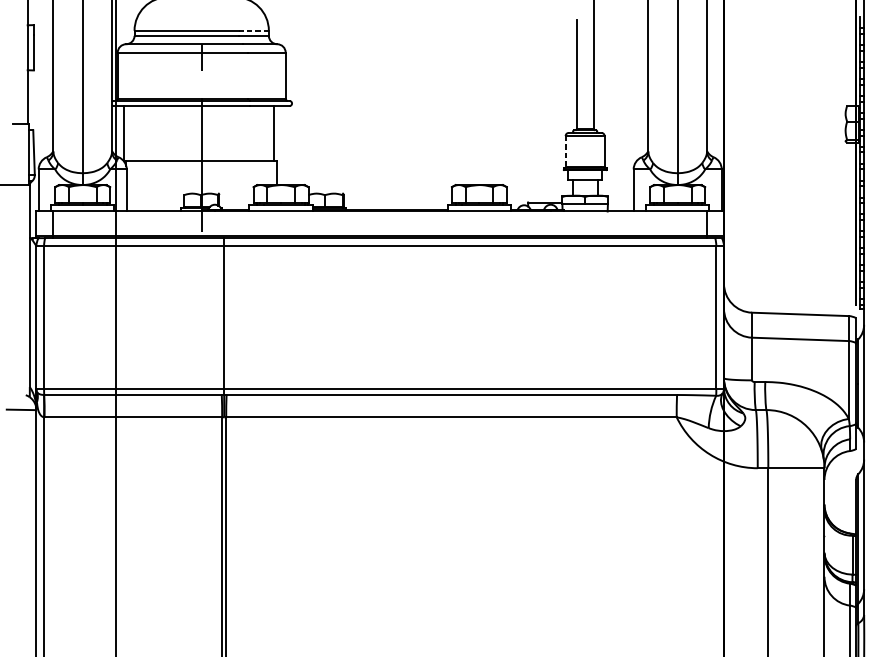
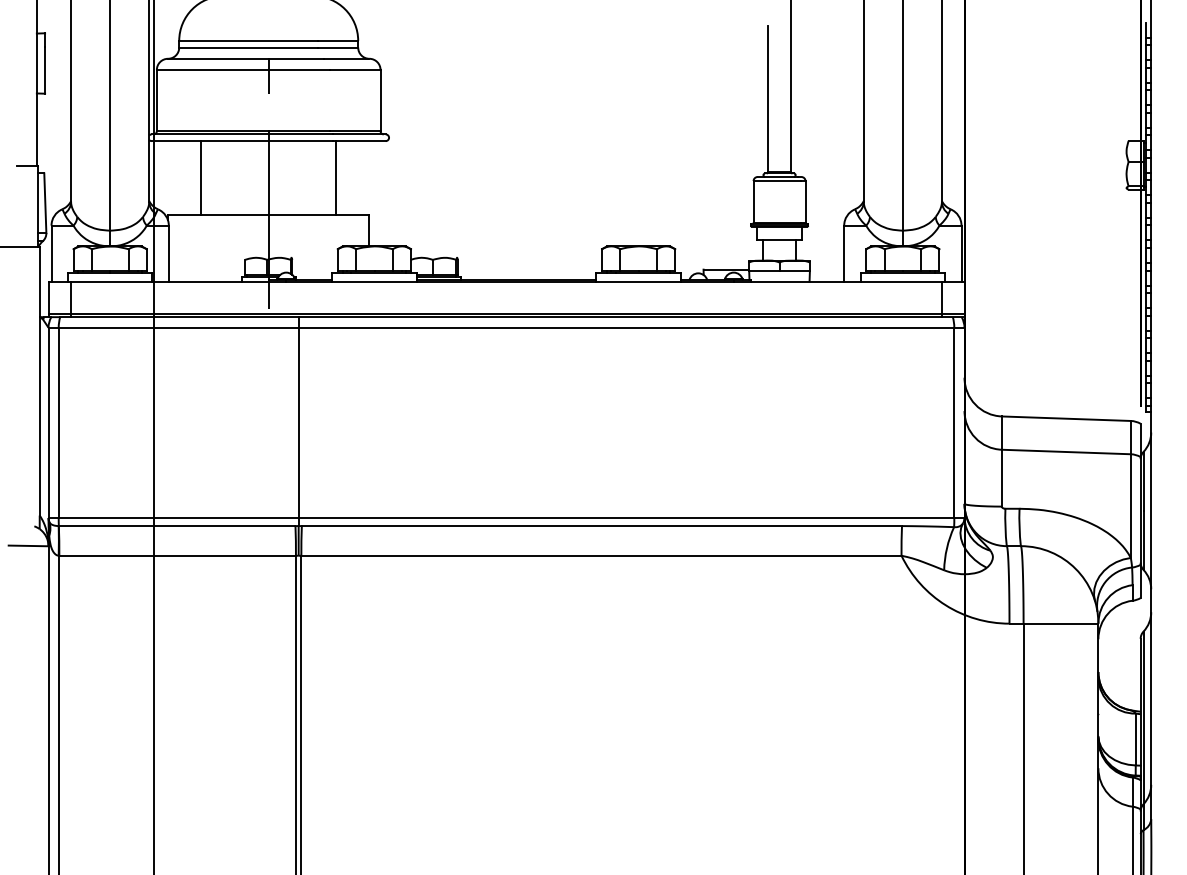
line: (253, 30) -> (337, 40), dashed -> solid
line: (124, 133) -> (201, 177), moved
line: (273, 133) -> (335, 177), moved
line: (565, 151) -> (753, 201), dashed -> solid

